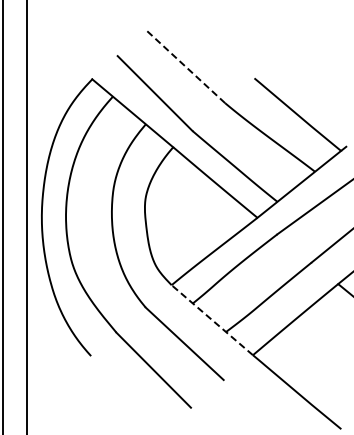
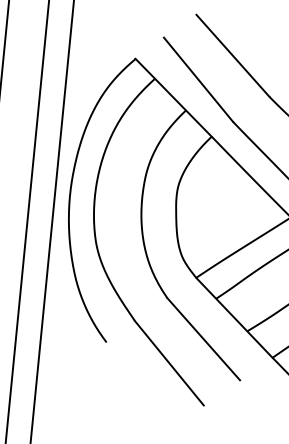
line: (185, 66) -> (232, 55), dashed -> solid
line: (212, 320) -> (234, 318), dashed -> solid

